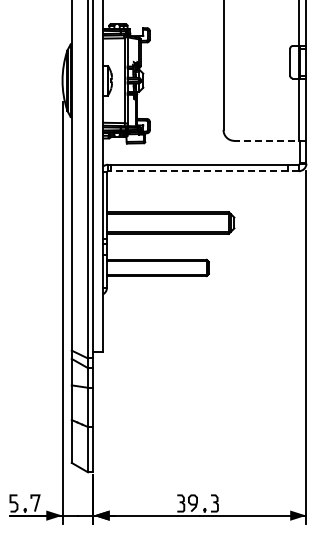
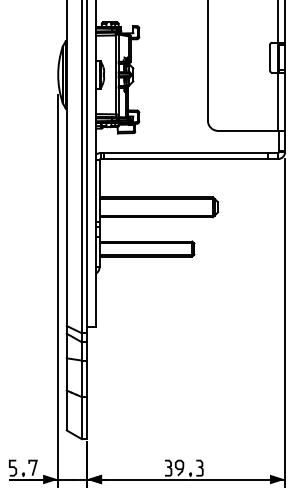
line: (269, 140) -> (250, 130), dashed -> solid
line: (202, 171) -> (188, 159), dashed -> solid

